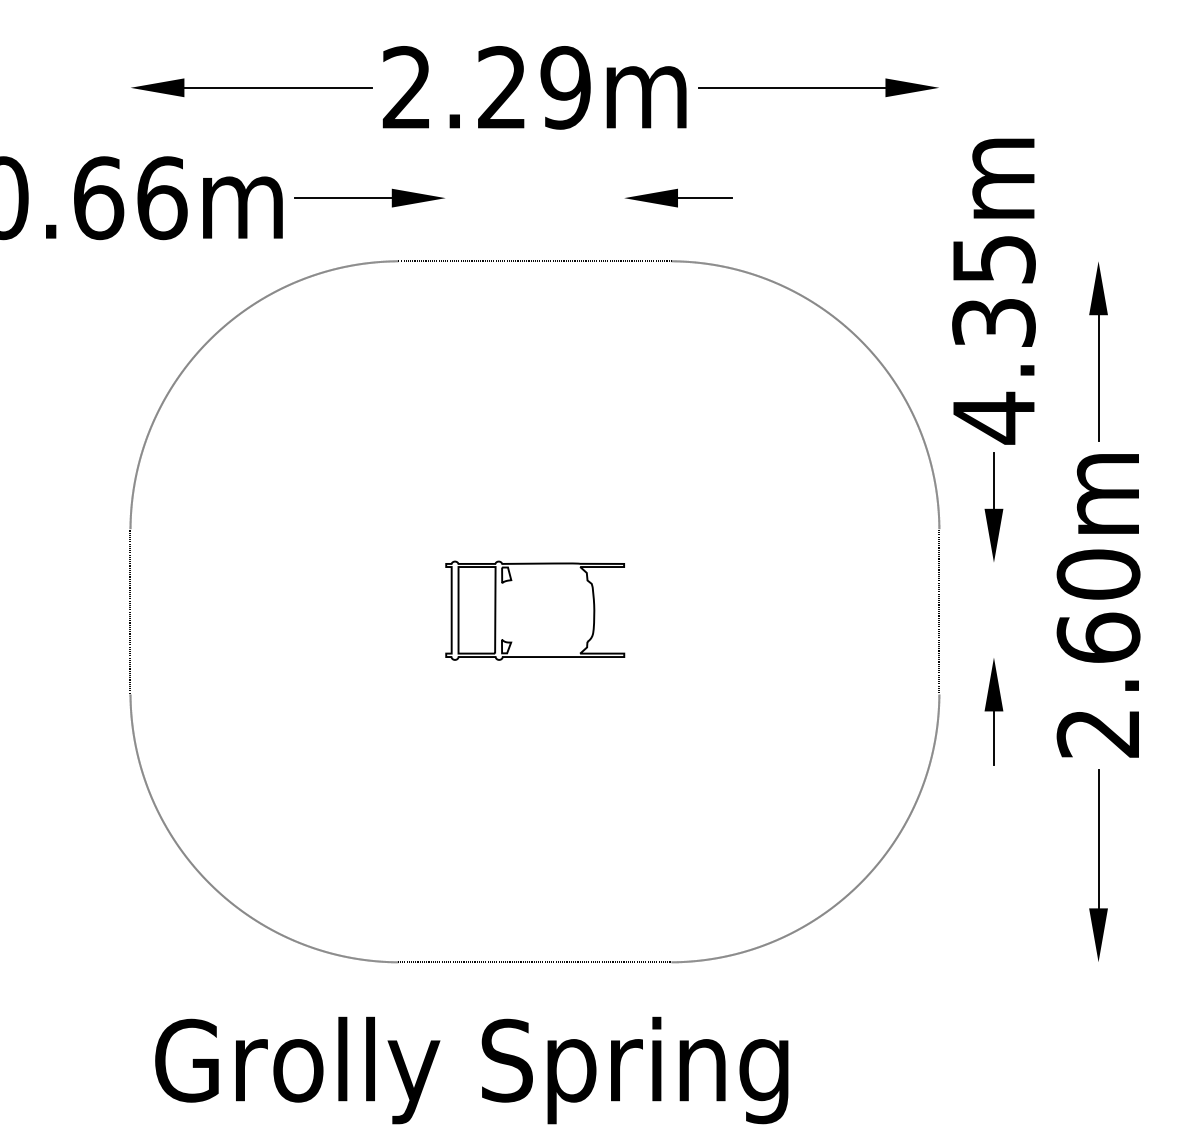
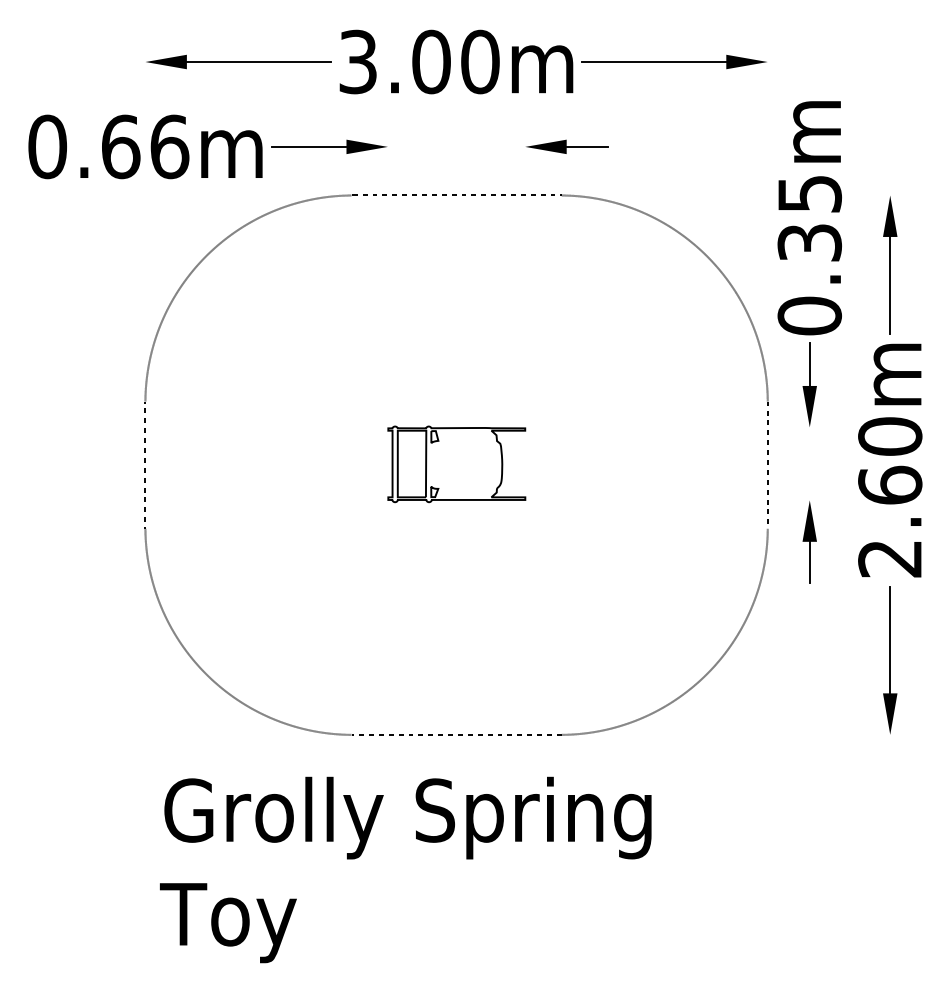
text: (486, 87) -> (419, 61), 2.29m -> 3.00m
text: (993, 418) -> (809, 316), 4.35m -> 0.35m

